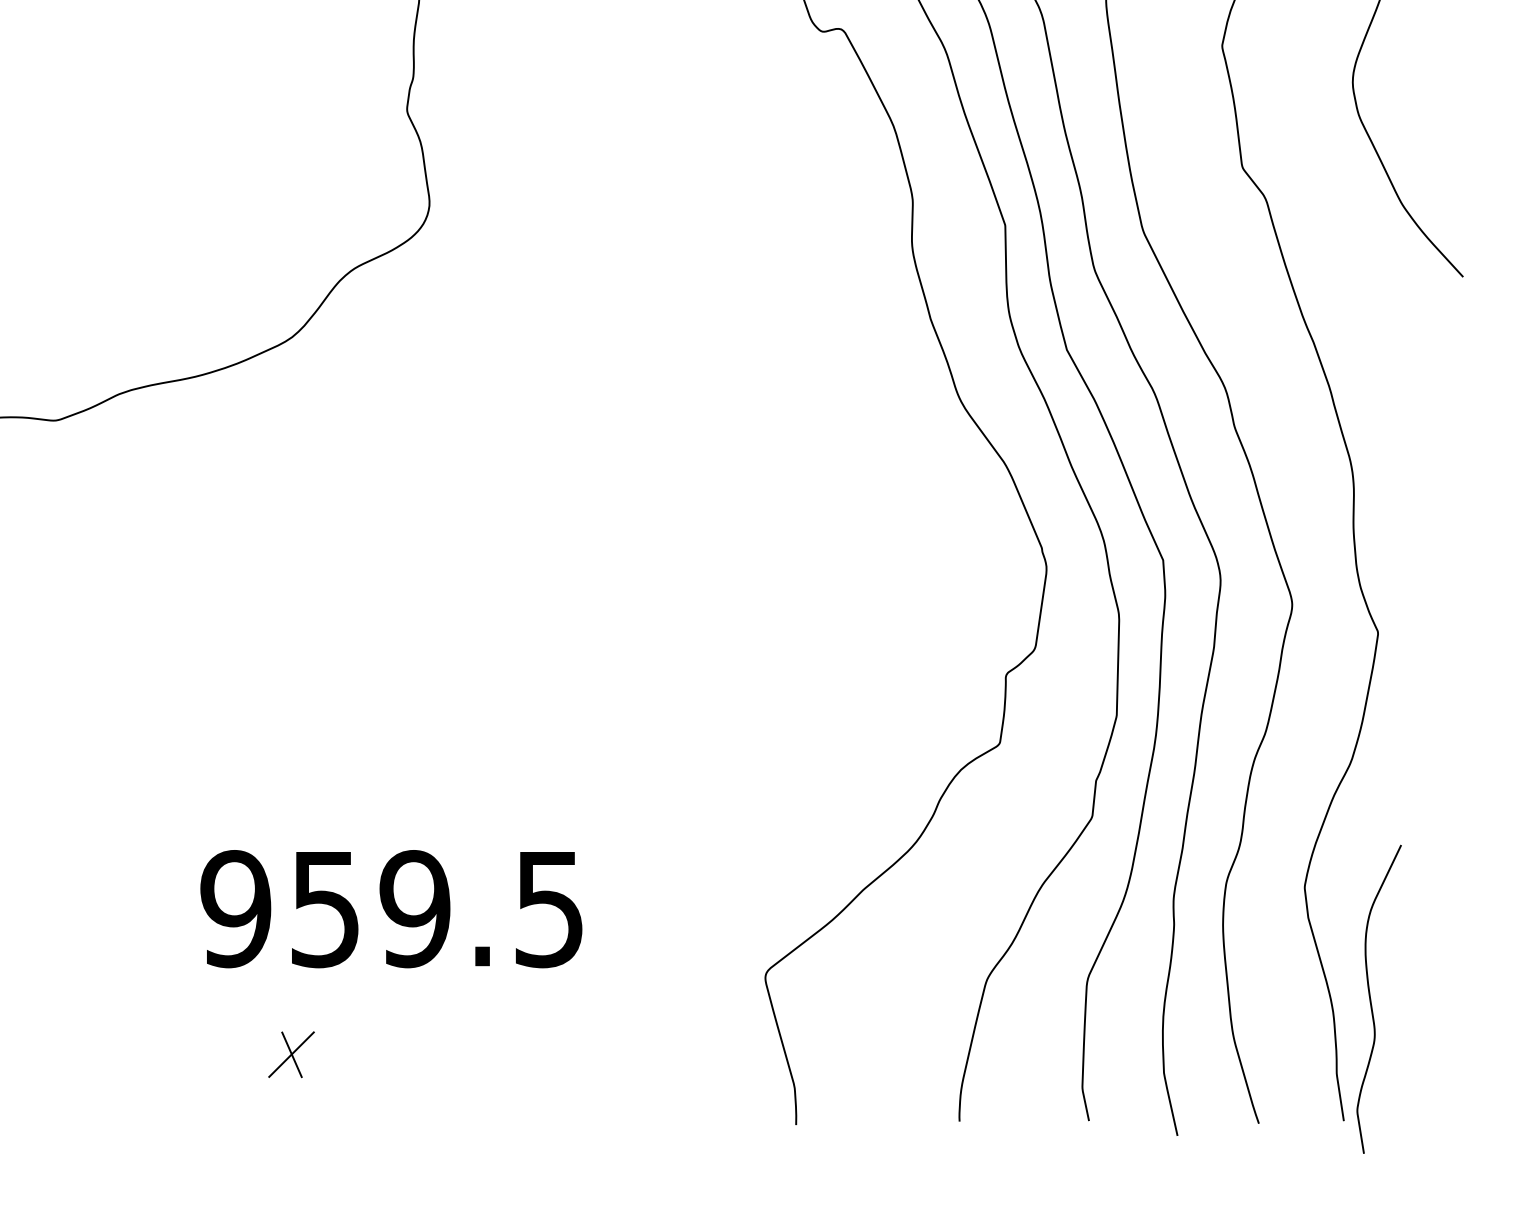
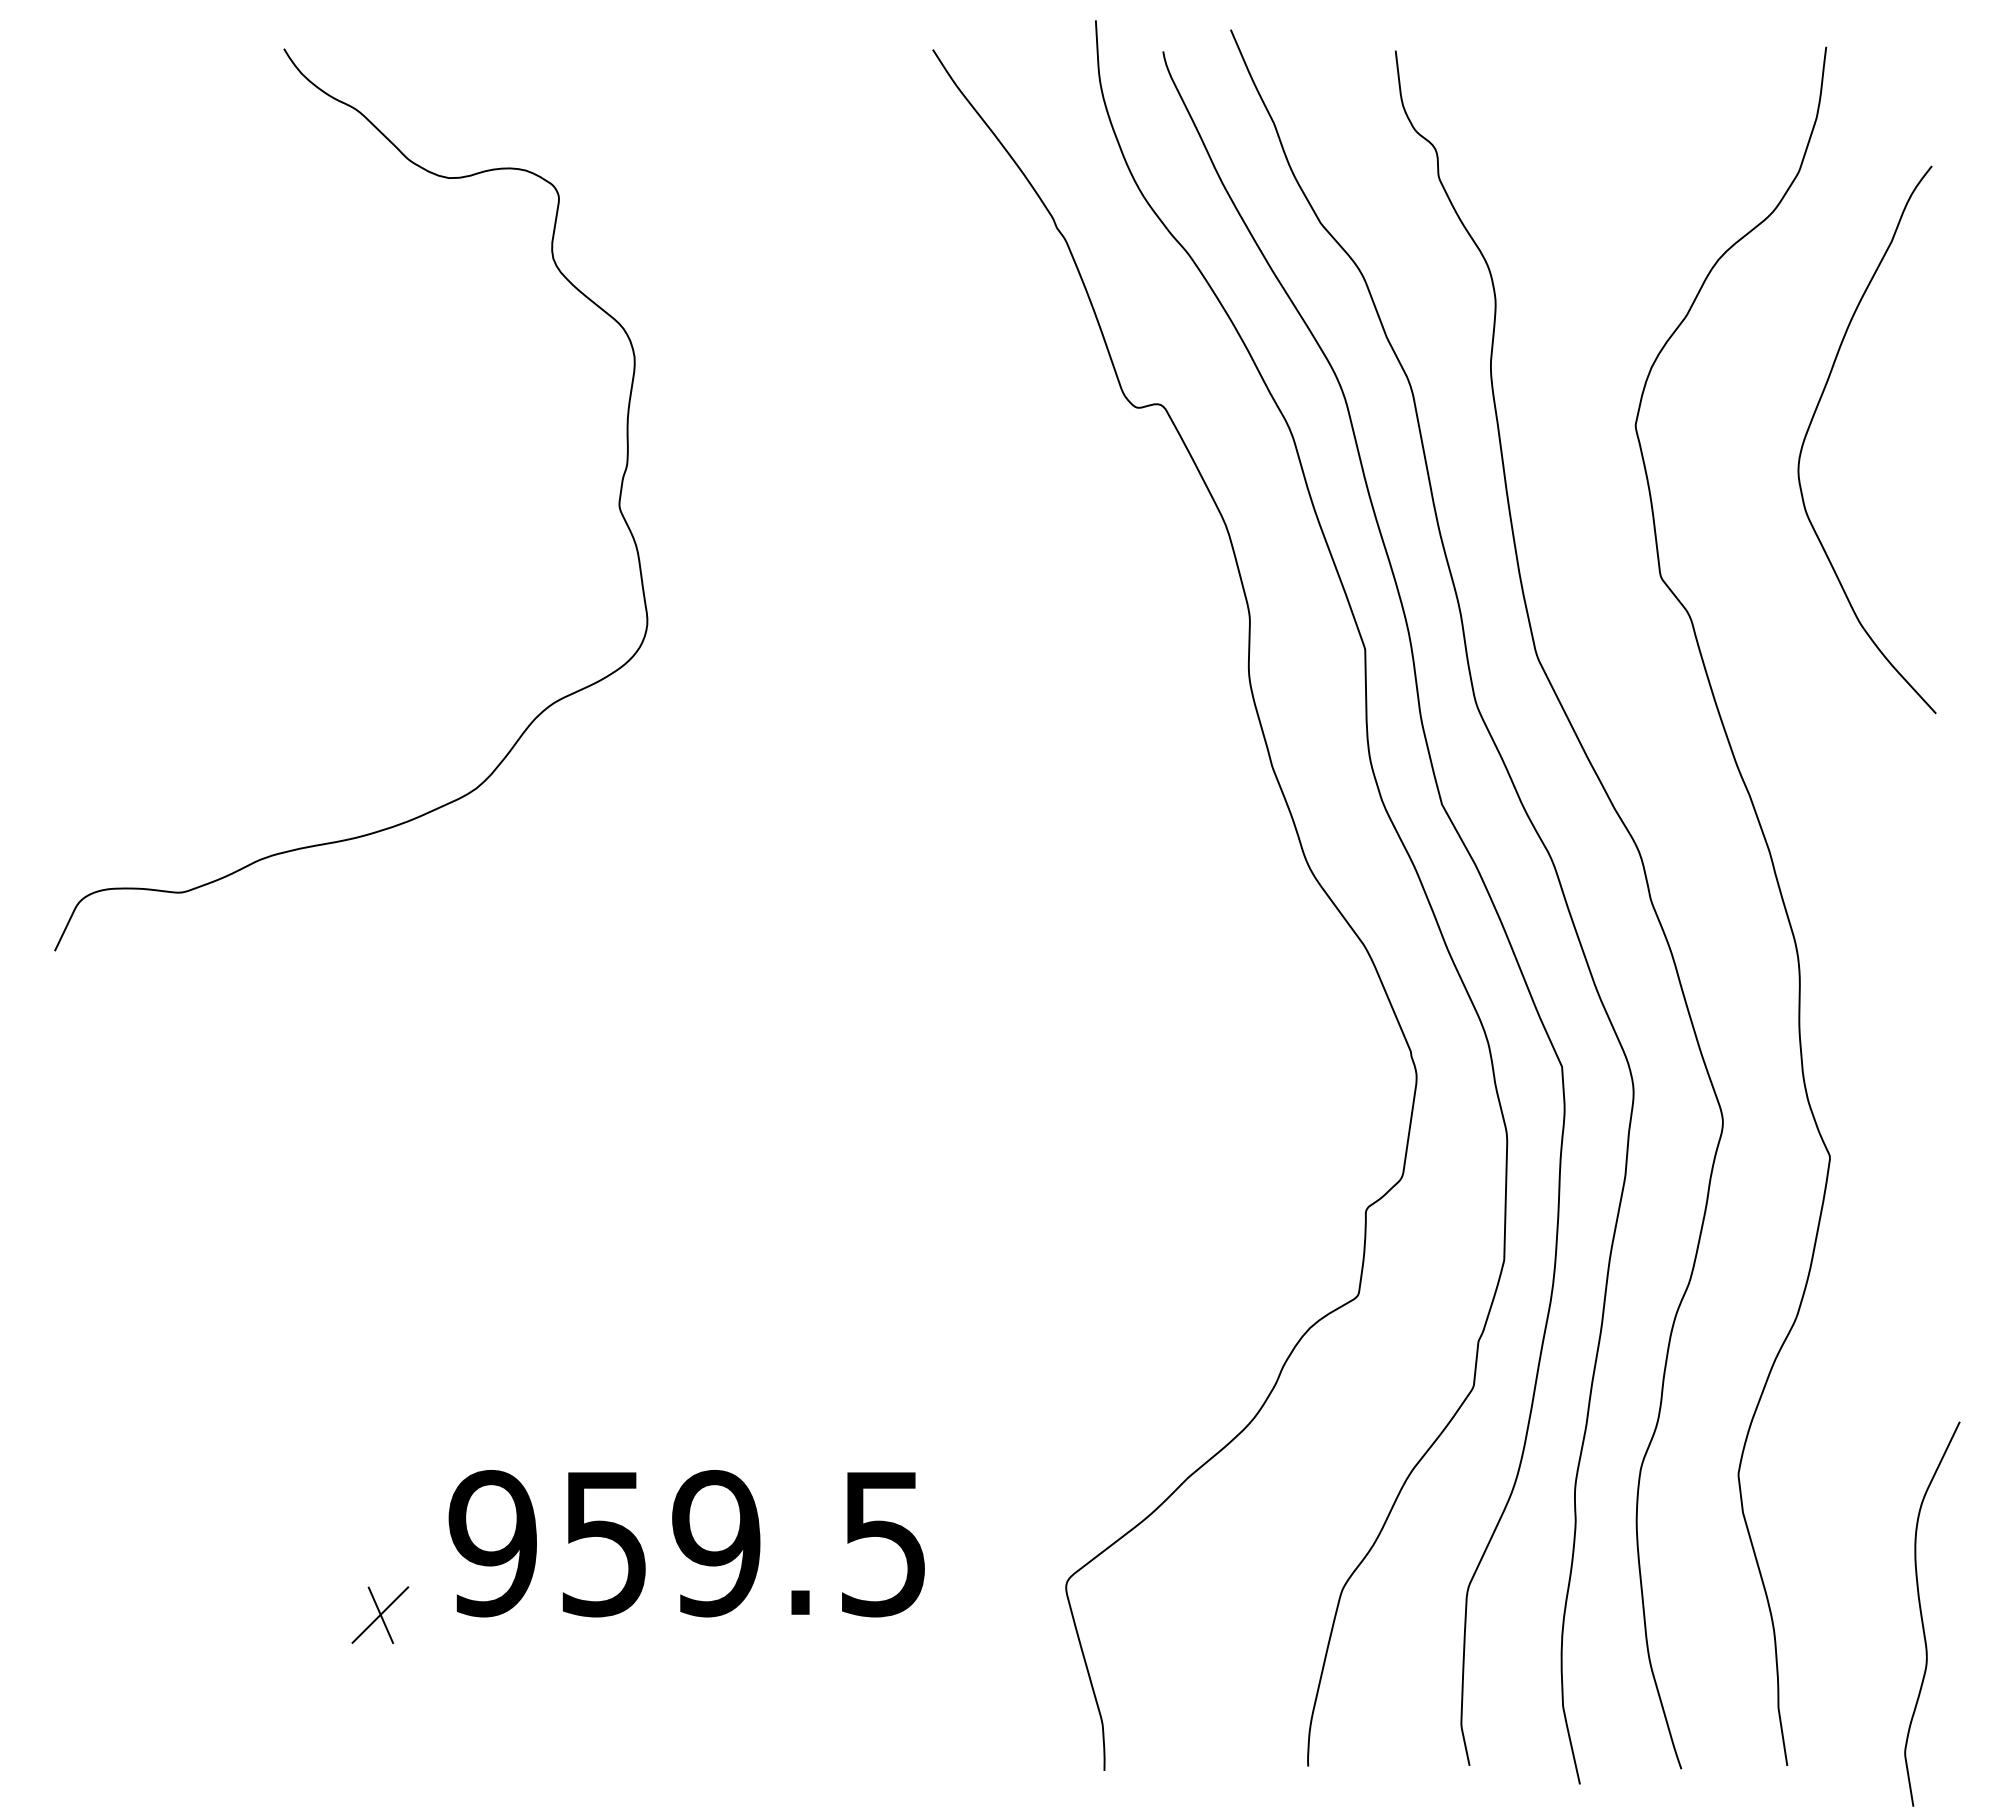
text: (391, 908) -> (686, 1543), moved
curve: (1371, 999) -> (1922, 1614), moved
part: (291, 1054) -> (380, 1614), moved

